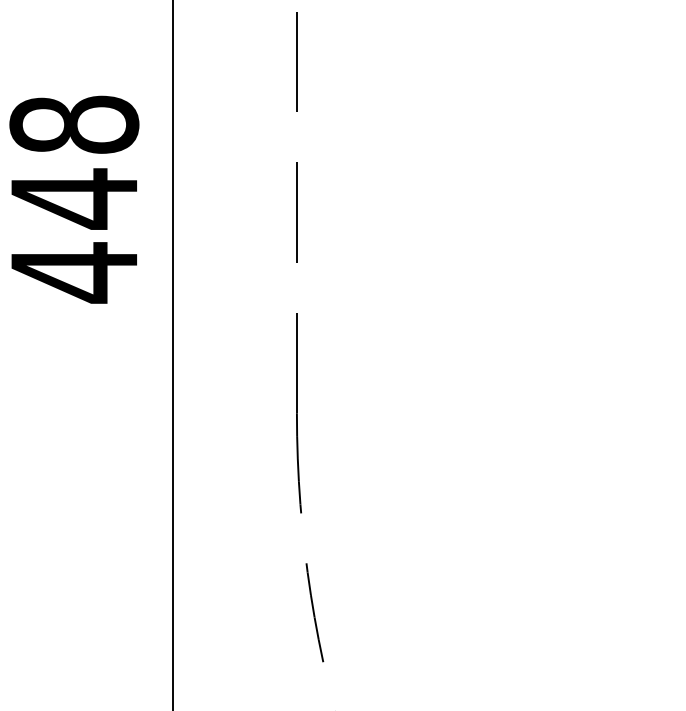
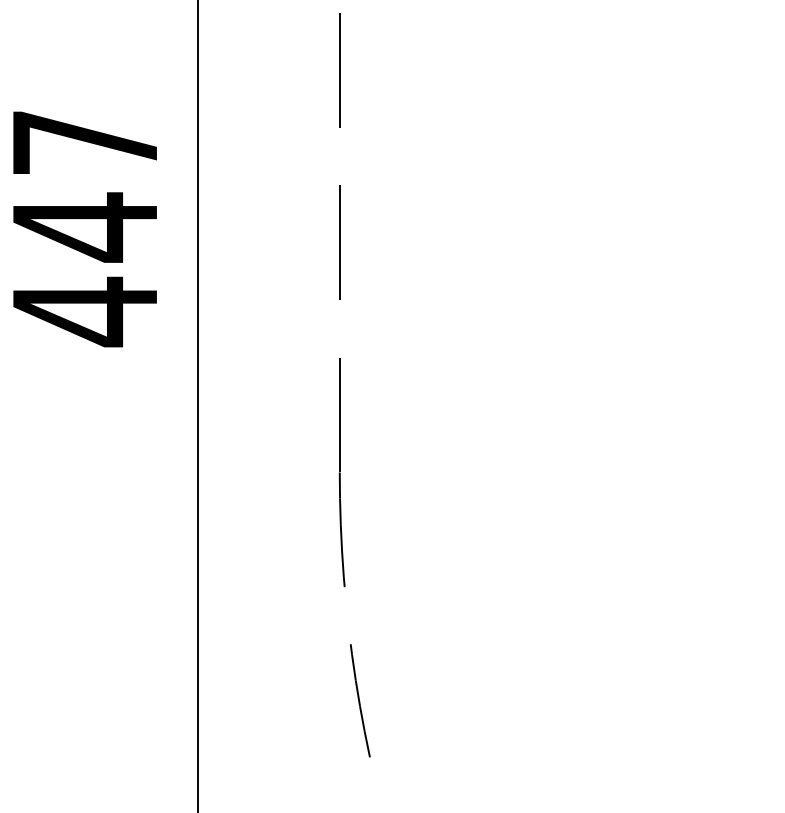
text: (73, 124) -> (84, 142), 448 -> 447

